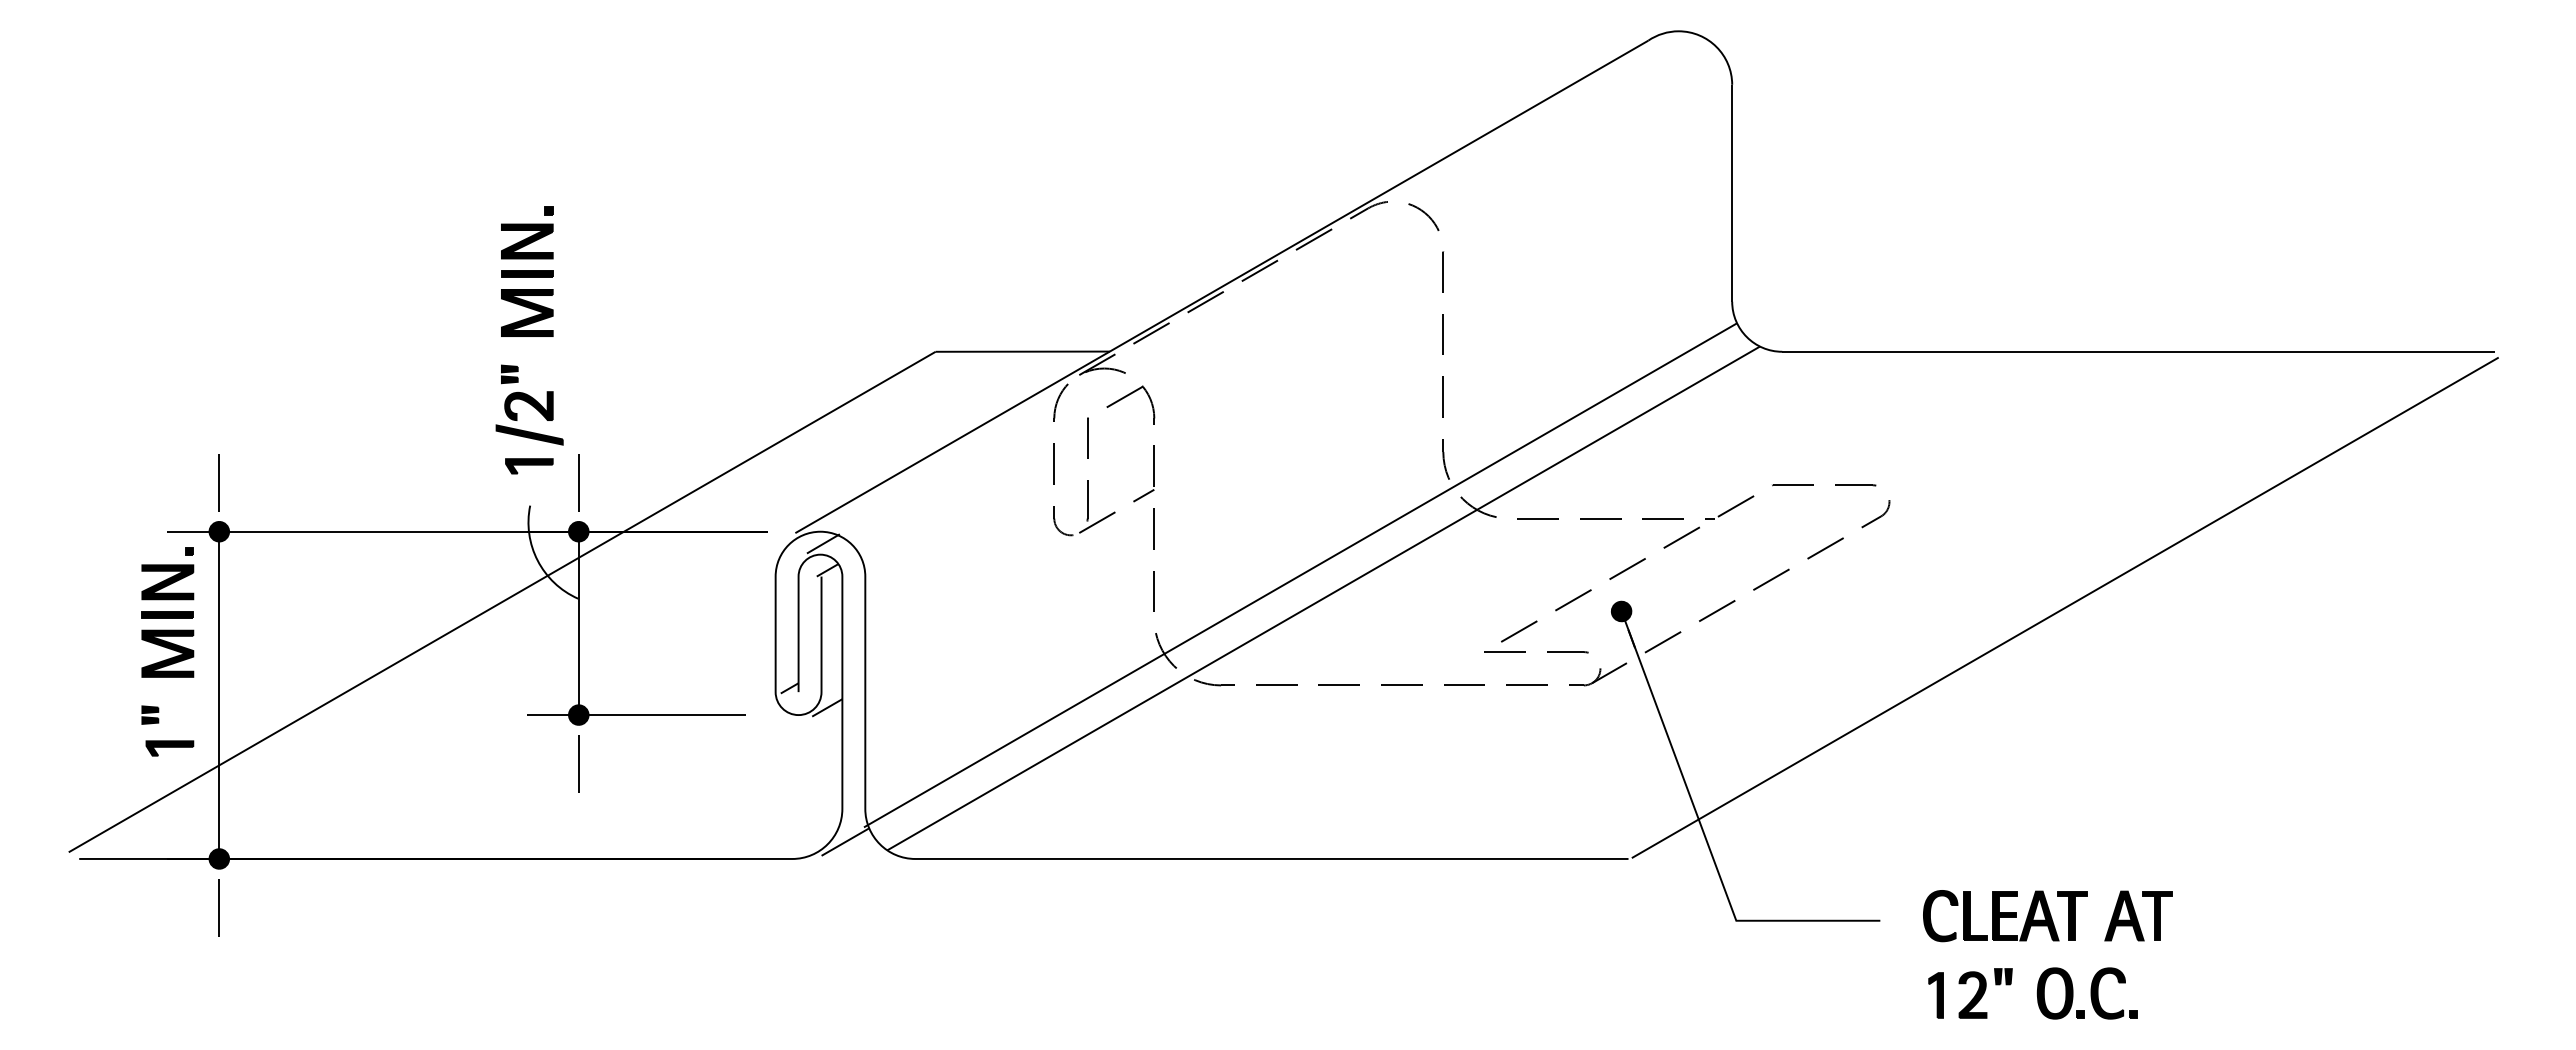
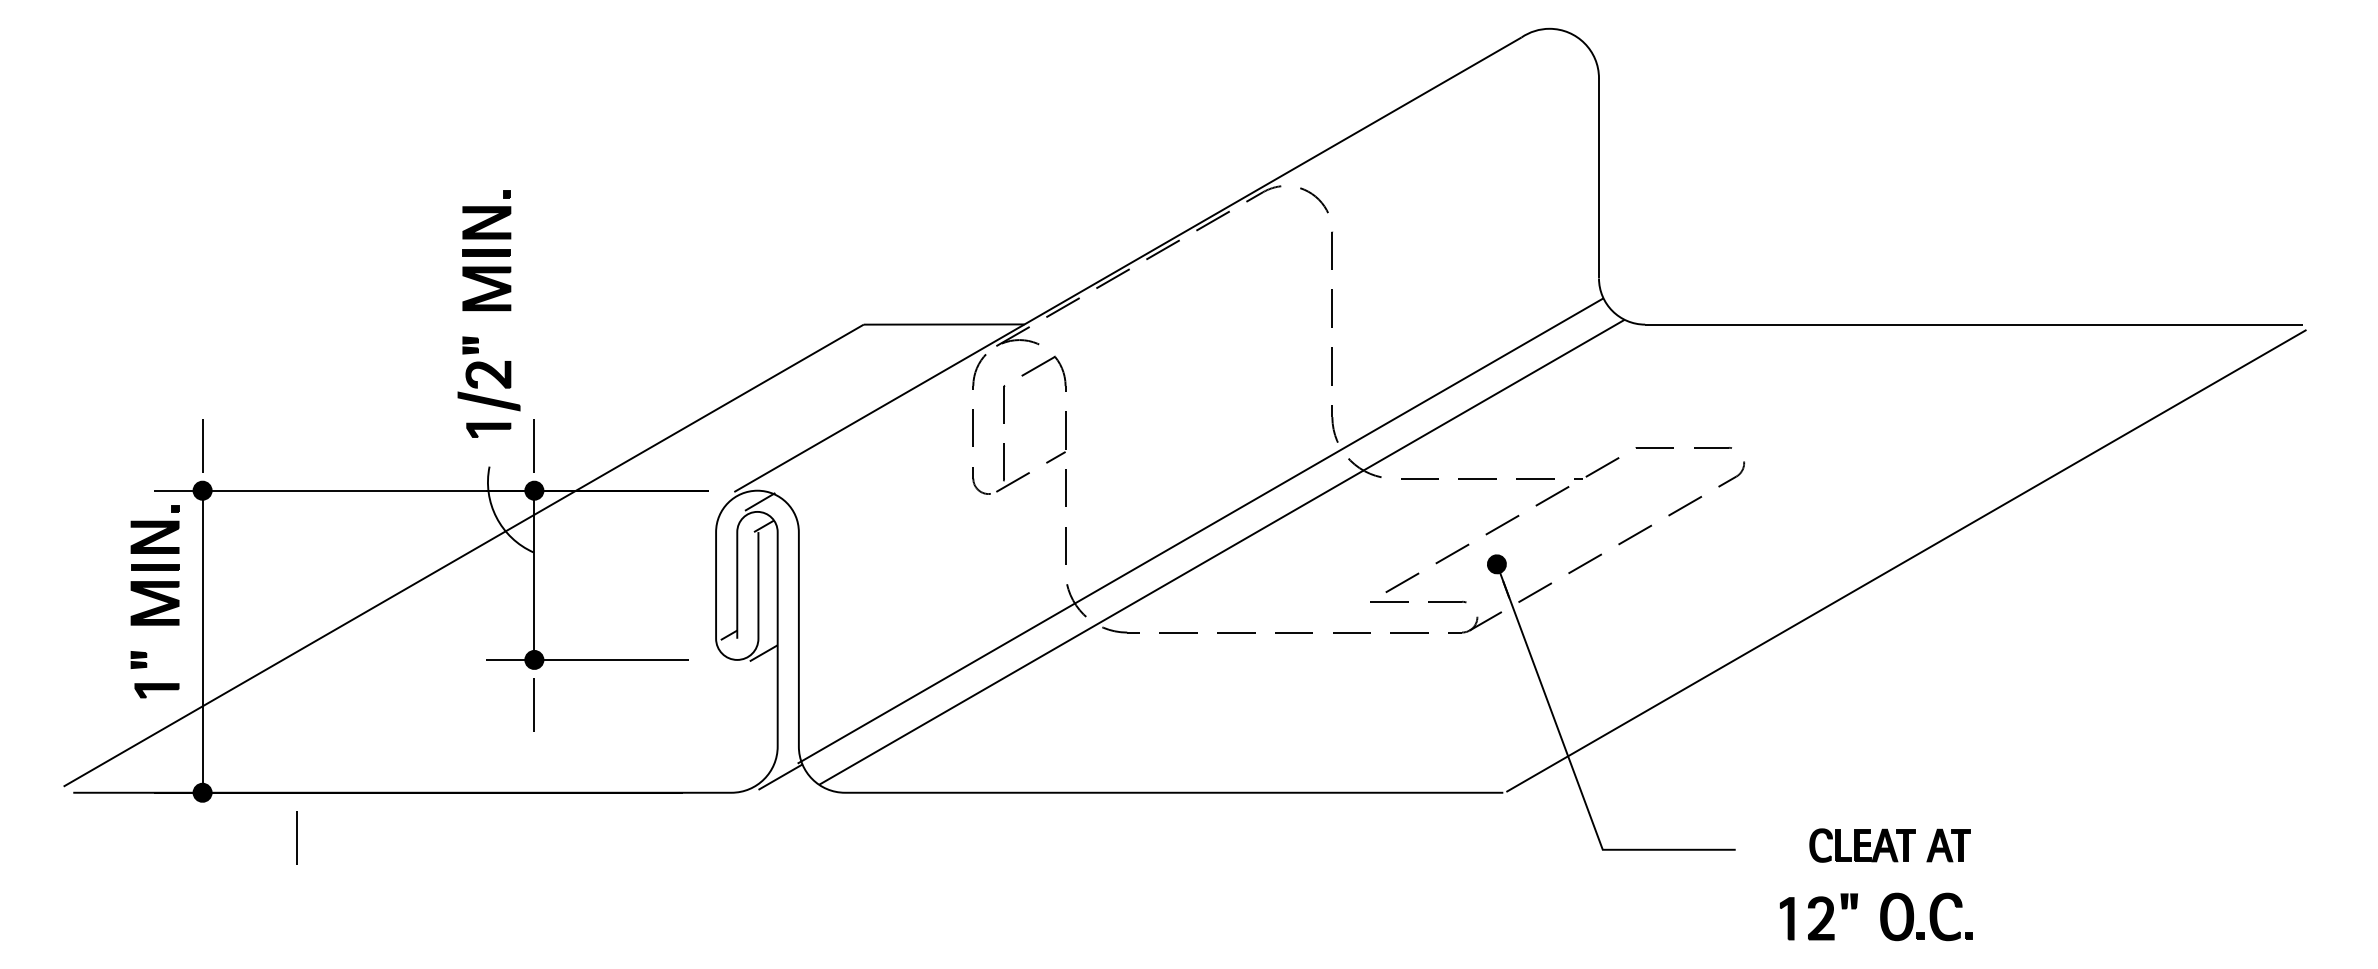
line: (218, 907) -> (295, 837), moved
part: (2047, 916) -> (1890, 845), size x0.7

